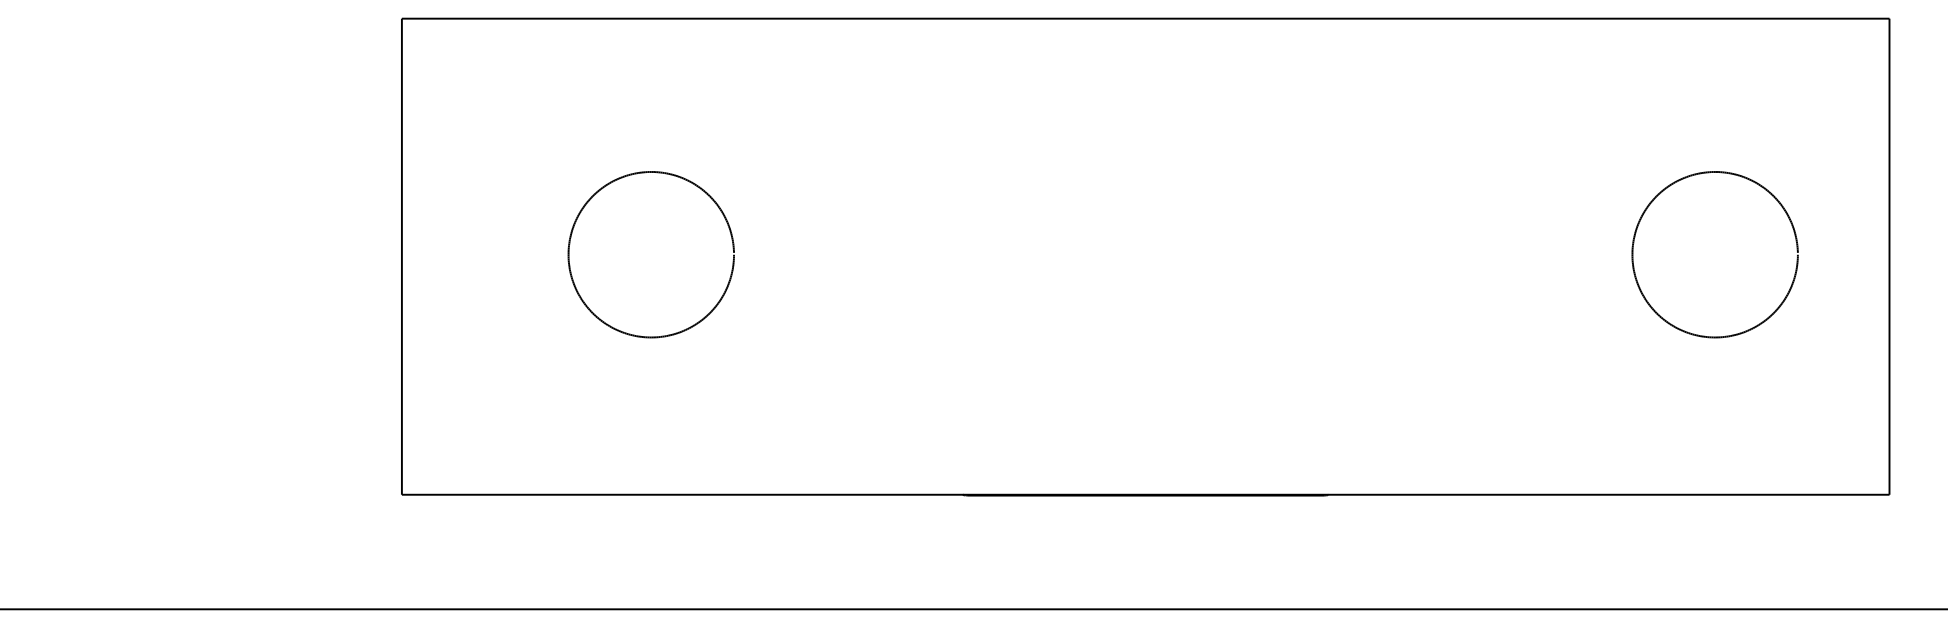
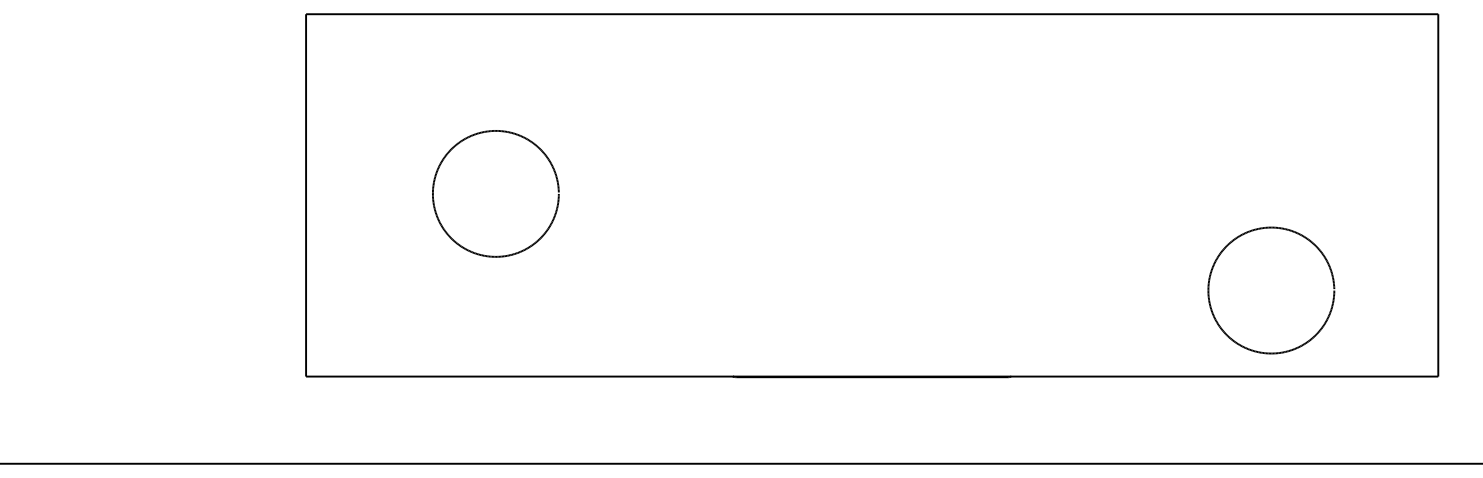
part: (1647, 209) -> (1219, 256), moved

